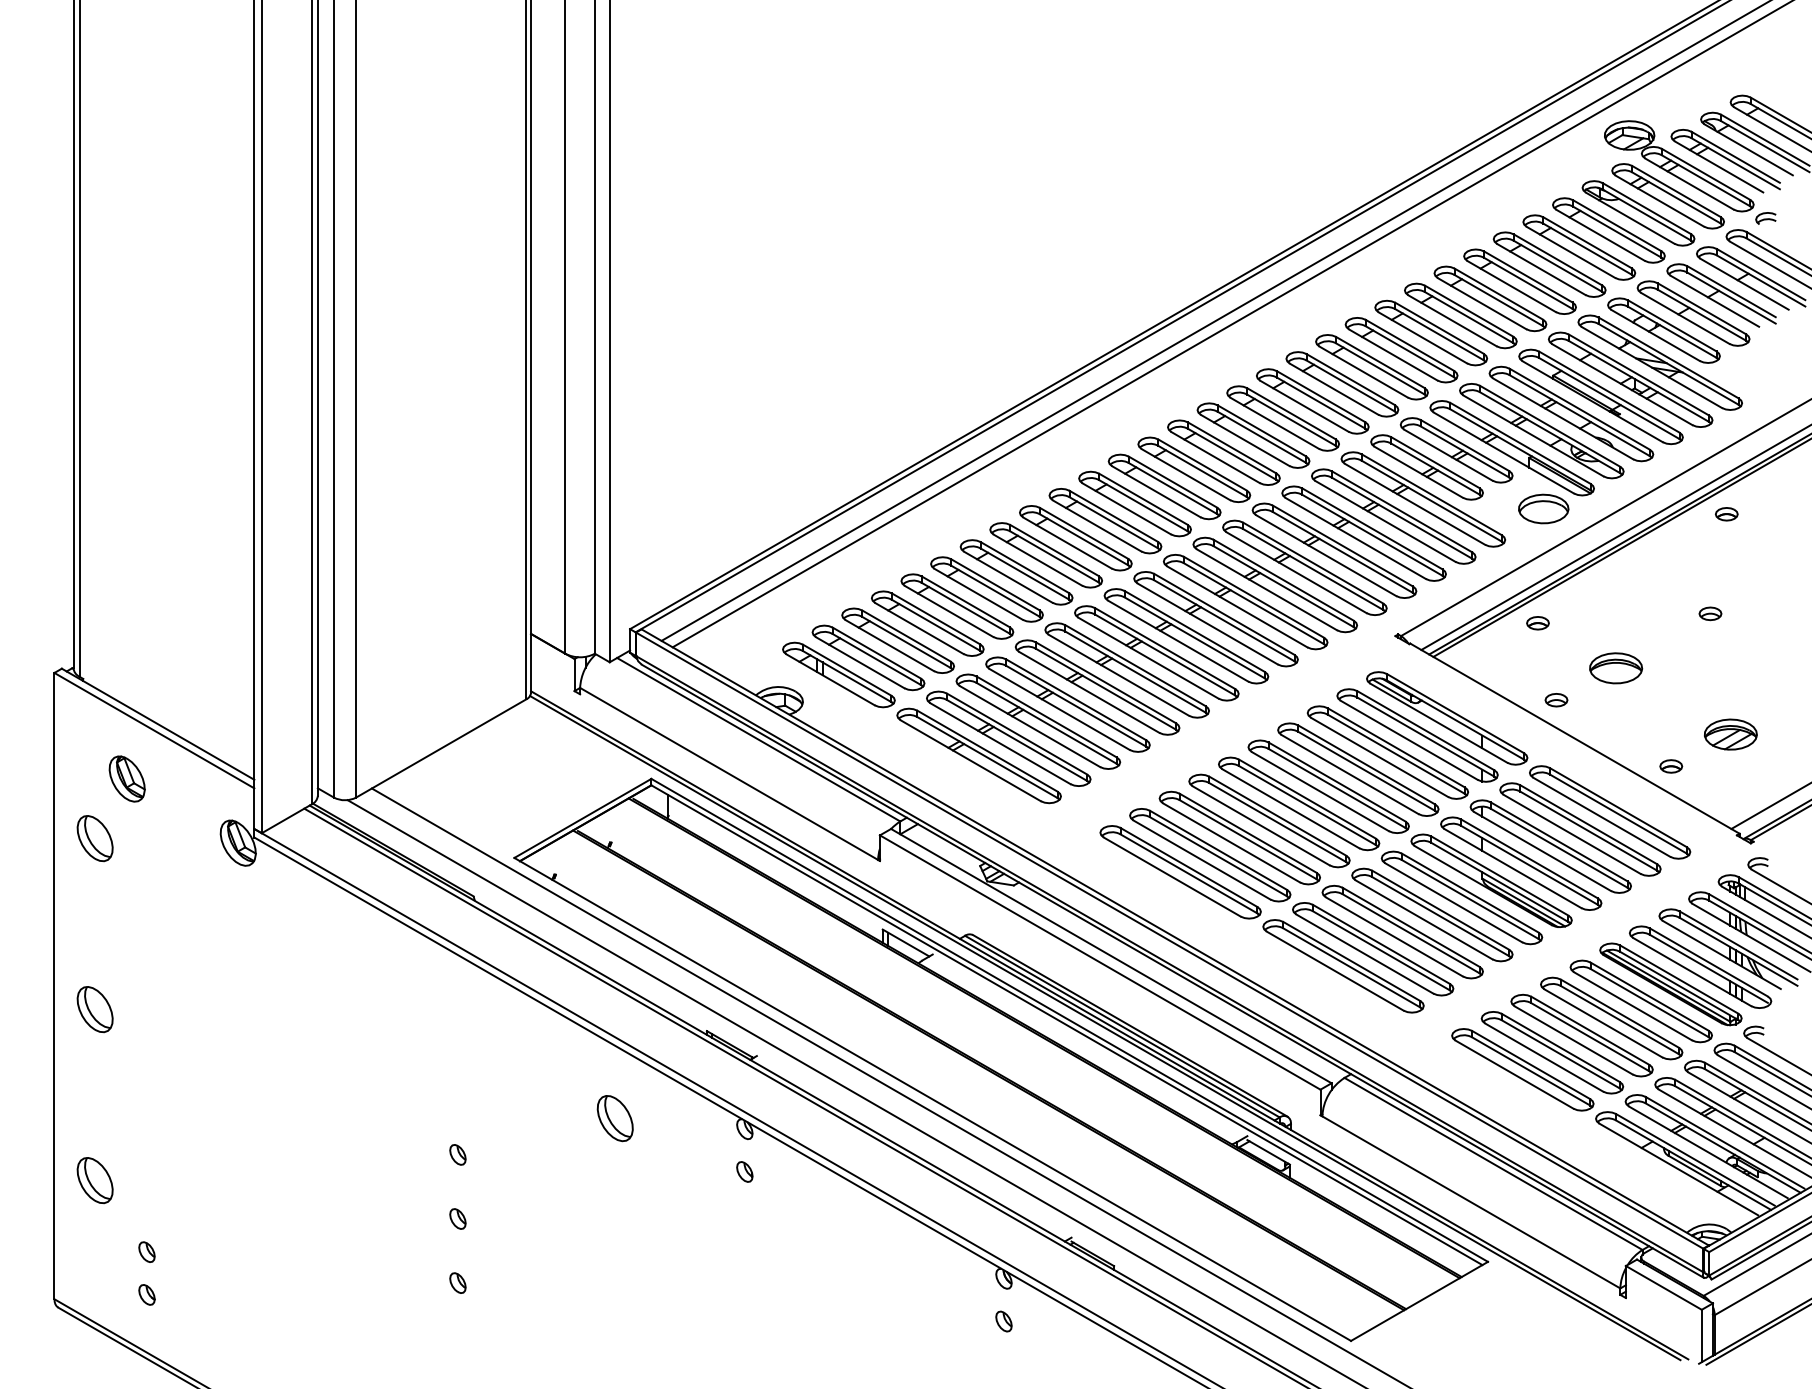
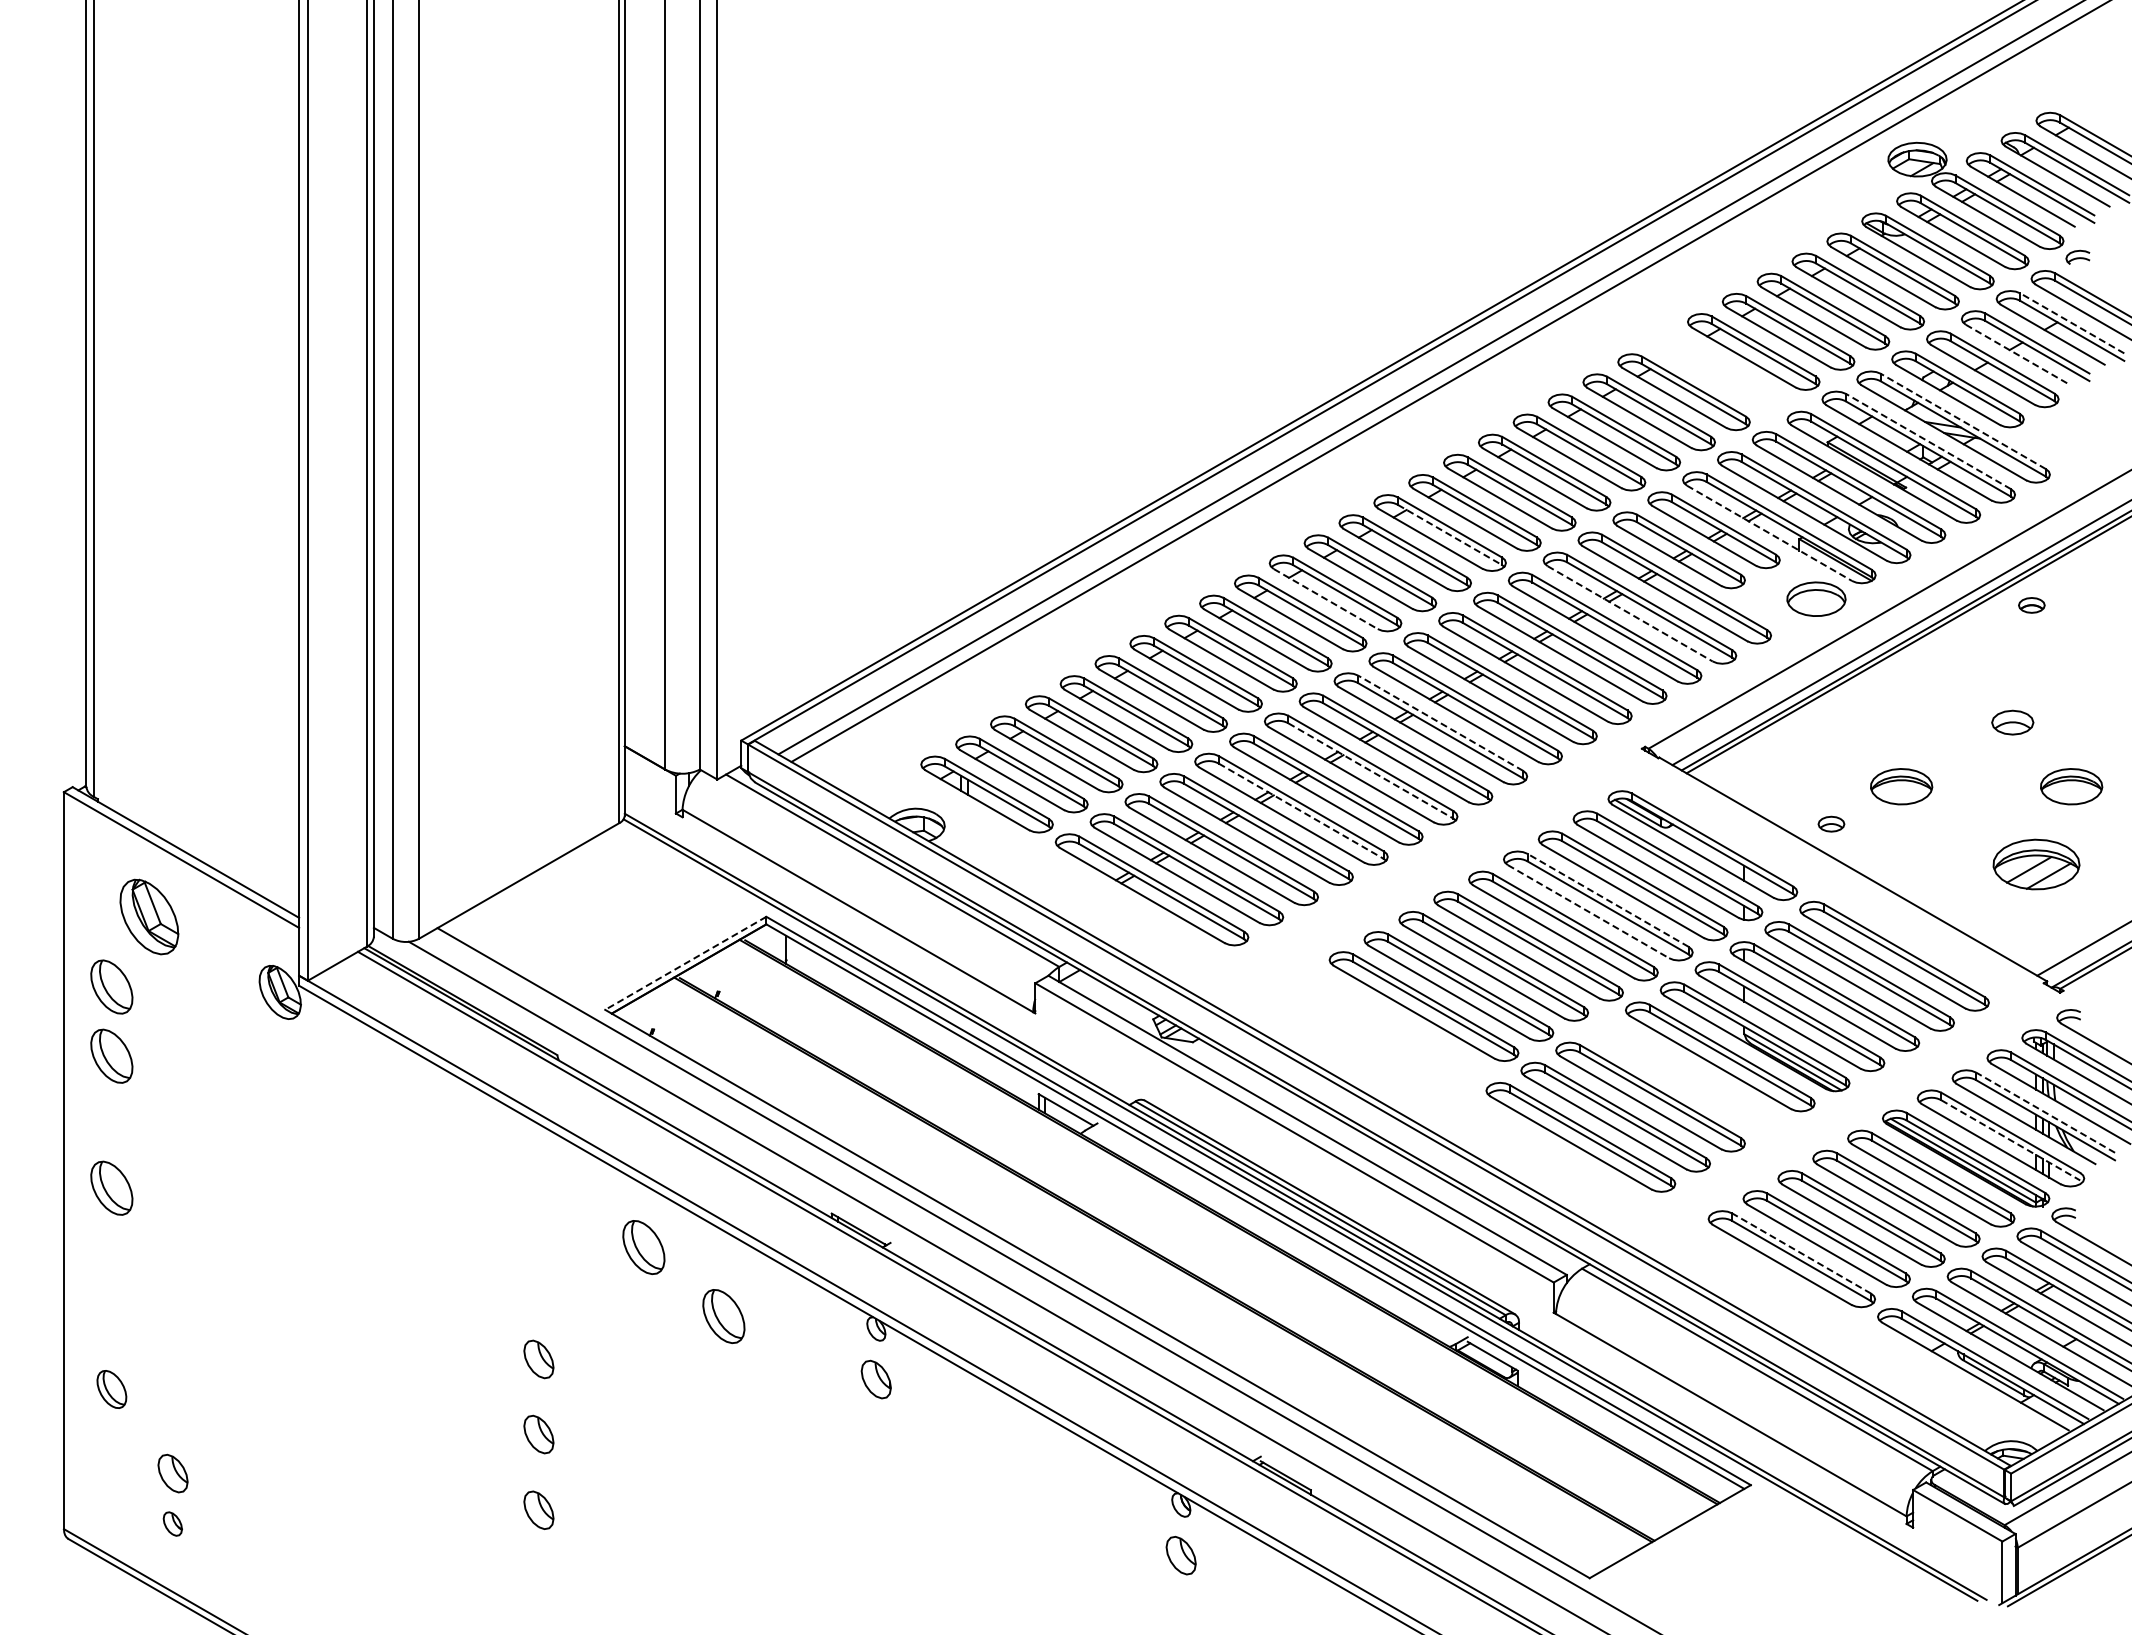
line: (1760, 274) -> (2071, 323), solid -> dashed
line: (1715, 301) -> (2018, 355), solid -> dashed
part: (1460, 315) -> (1718, 371), removed
line: (1667, 357) -> (1962, 421), solid -> dashed
line: (1638, 374) -> (1928, 441), solid -> dashed
line: (1503, 453) -> (1769, 533), solid -> dashed
line: (1232, 454) -> (1450, 535), solid -> dashed
line: (1127, 509) -> (1326, 599), solid -> dashed
line: (1385, 521) -> (1630, 614), solid -> dashed
line: (1224, 613) -> (1440, 722), solid -> dashed
part: (1710, 613) -> (2012, 722), size x1.6
part: (1537, 623) -> (1809, 733), removed
line: (1165, 655) -> (1371, 771), solid -> dashed
part: (1760, 668) -> (2071, 786), added
line: (1106, 689) -> (1301, 811), solid -> dashed
part: (1730, 734) -> (2036, 864), size x1.4
line: (1366, 765) -> (1607, 900), solid -> dashed
part: (1671, 765) -> (1966, 901), removed
line: (1350, 774) -> (1588, 911), solid -> dashed
part: (127, 778) -> (149, 916), size x1.4
line: (582, 818) -> (685, 963), solid -> dashed
part: (1180, 872) -> (1388, 1026), removed
part: (94, 896) -> (111, 1055), added
part: (1432, 914) -> (1685, 1076), removed
line: (1738, 945) -> (2045, 1112), solid -> dashed
line: (1709, 968) -> (2011, 1140), solid -> dashed
part: (546, 1059) -> (643, 1247), added
line: (1531, 1065) -> (1801, 1253), solid -> dashed
part: (457, 1154) -> (538, 1358), size x1.6
part: (744, 1171) -> (876, 1378), size x1.6
part: (94, 1180) -> (111, 1389), size x0.7
part: (457, 1218) -> (538, 1434), size x1.6
part: (146, 1251) -> (172, 1473), size x1.6
part: (457, 1282) -> (538, 1509), size x1.6
part: (1004, 1320) -> (1181, 1554), size x1.6

